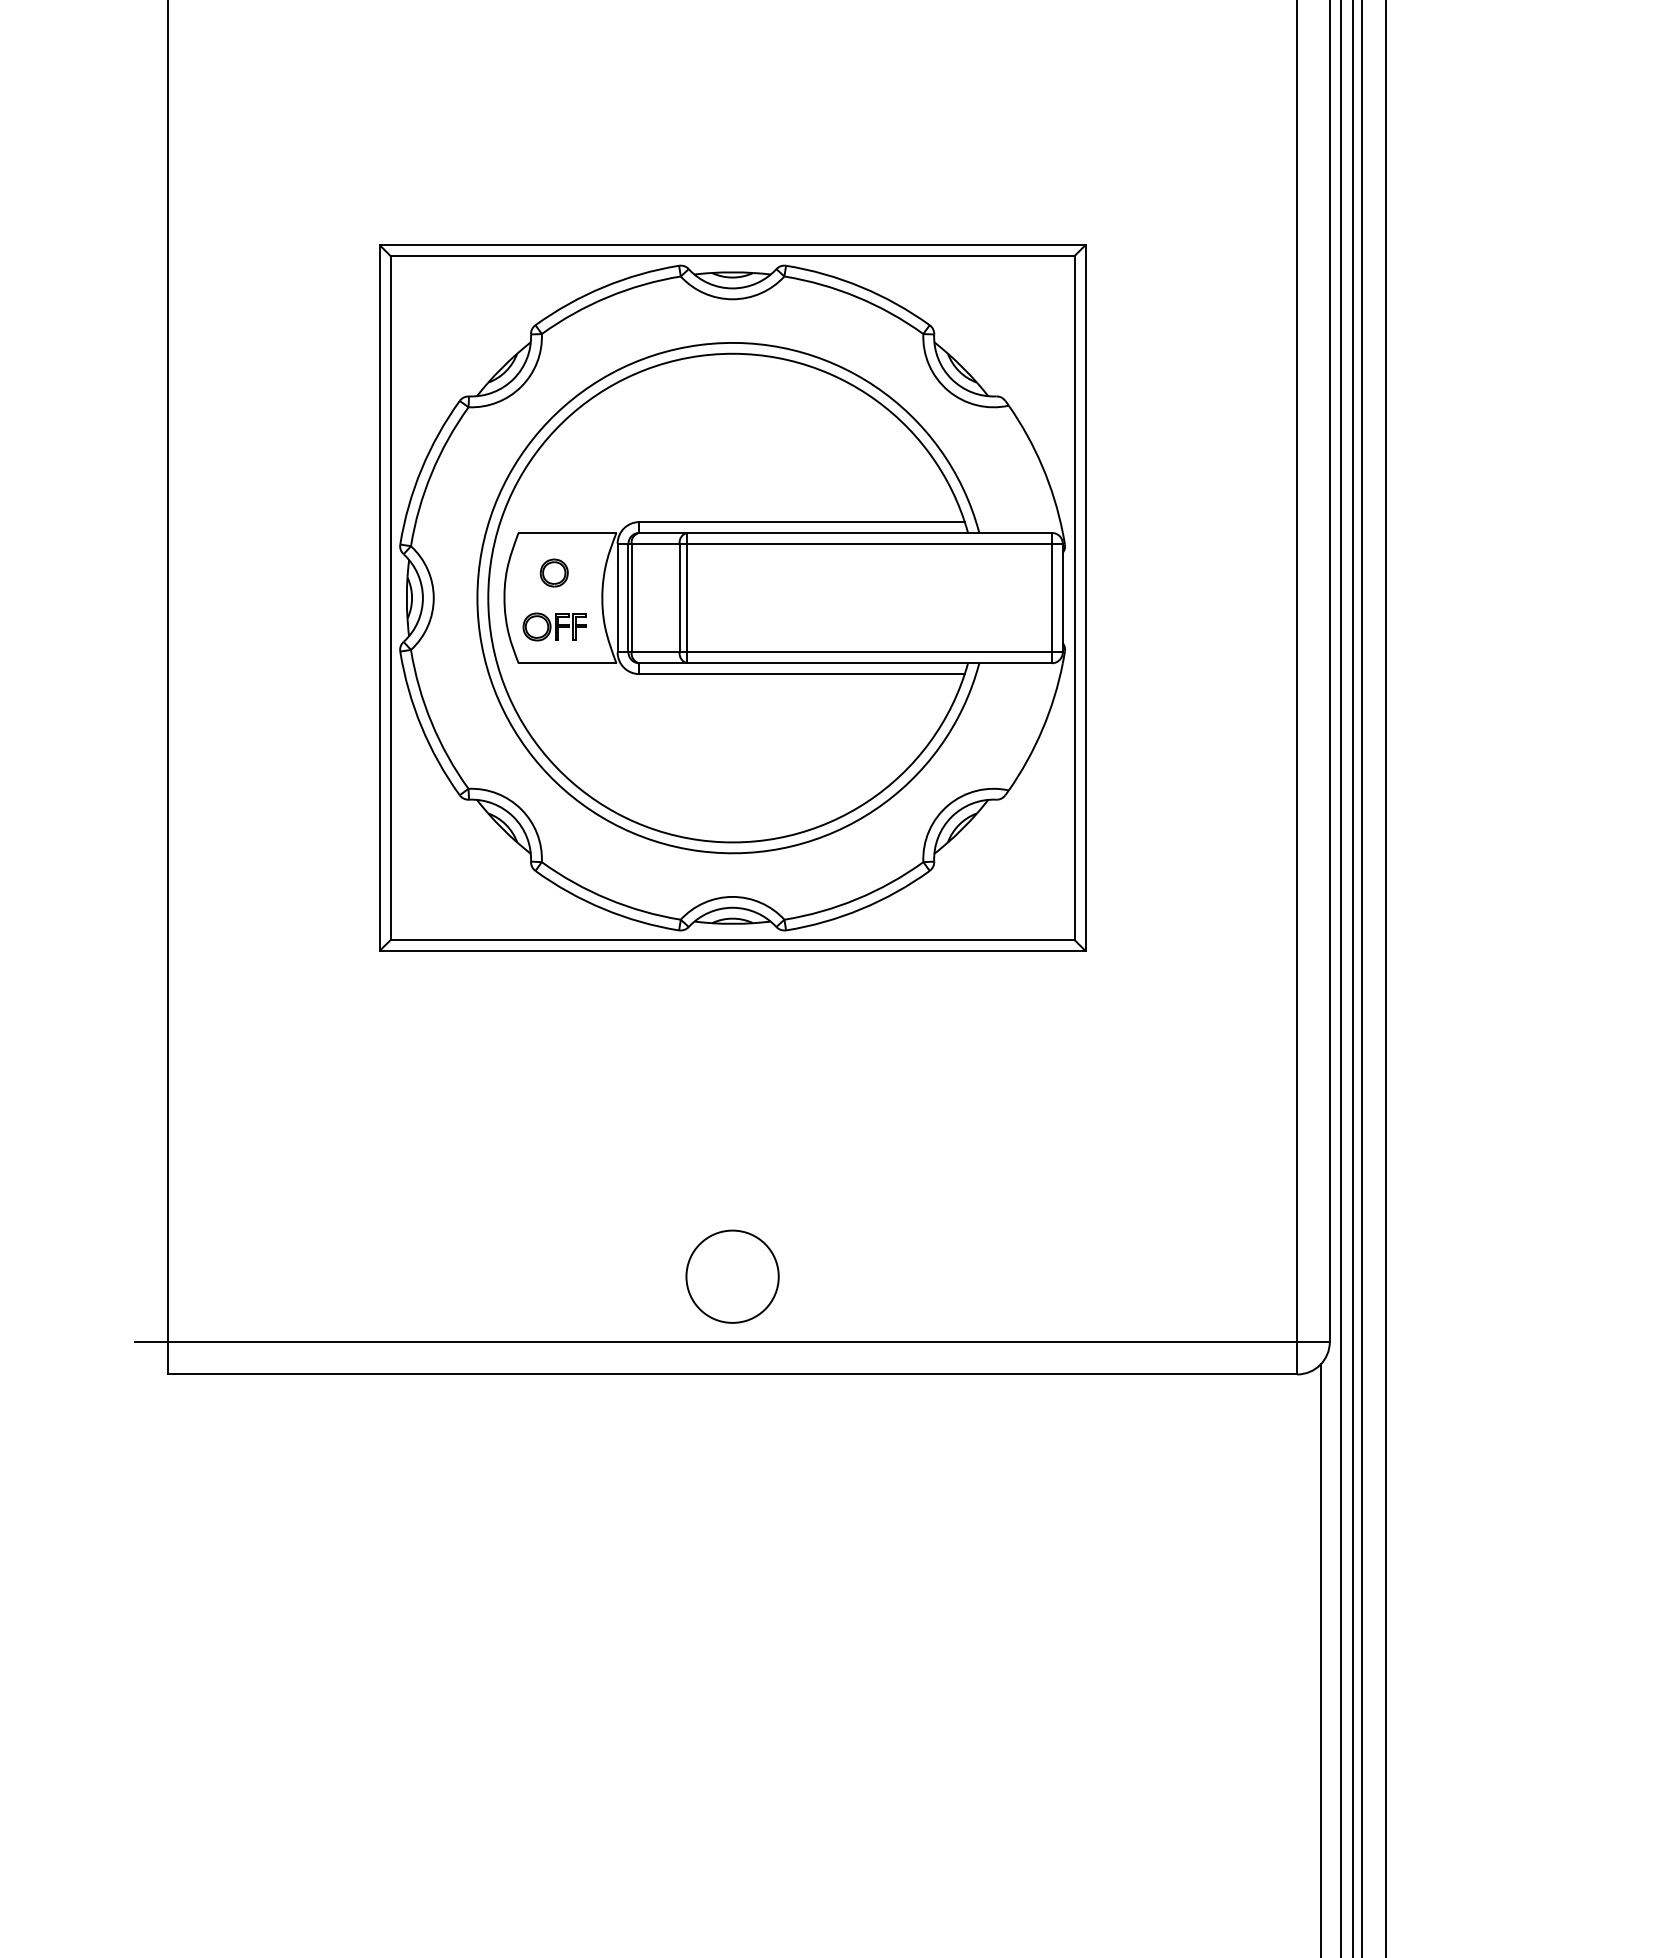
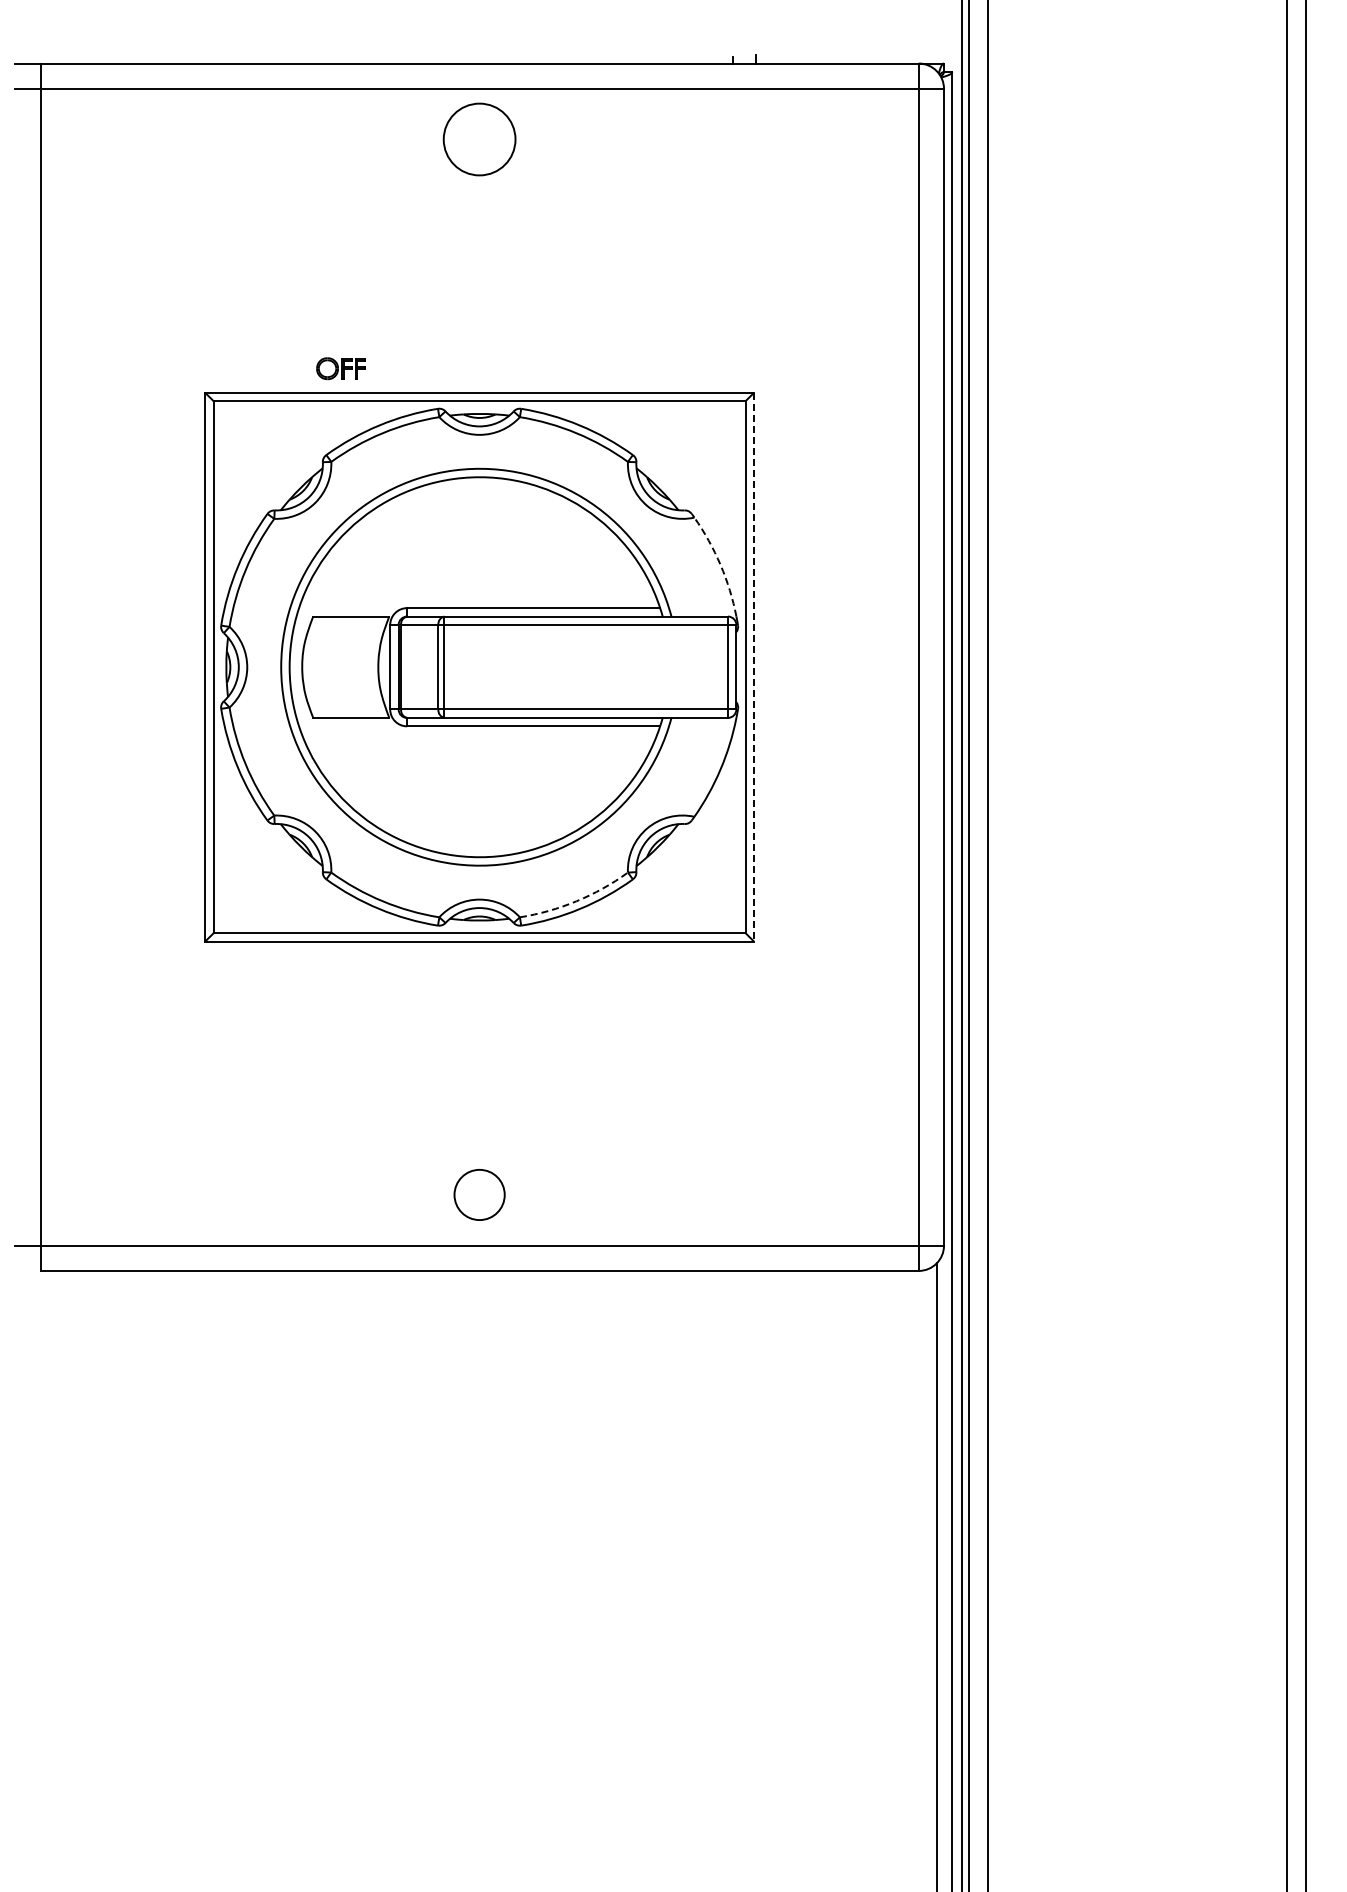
arc: (1042, 465) -> (720, 564), solid -> dashed
part: (553, 572) -> (340, 647), removed
line: (1086, 598) -> (754, 667), solid -> dashed
part: (553, 626) -> (340, 368), moved
arc: (857, 899) -> (576, 901), solid -> dashed
circle: (732, 1276) -> (479, 1194), size x0.7

